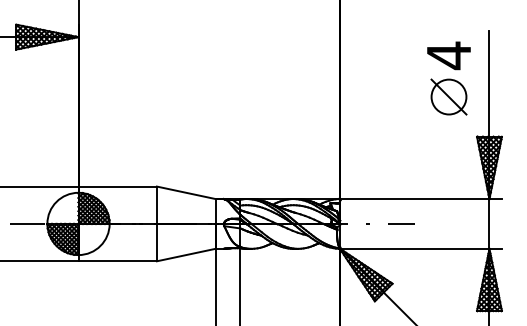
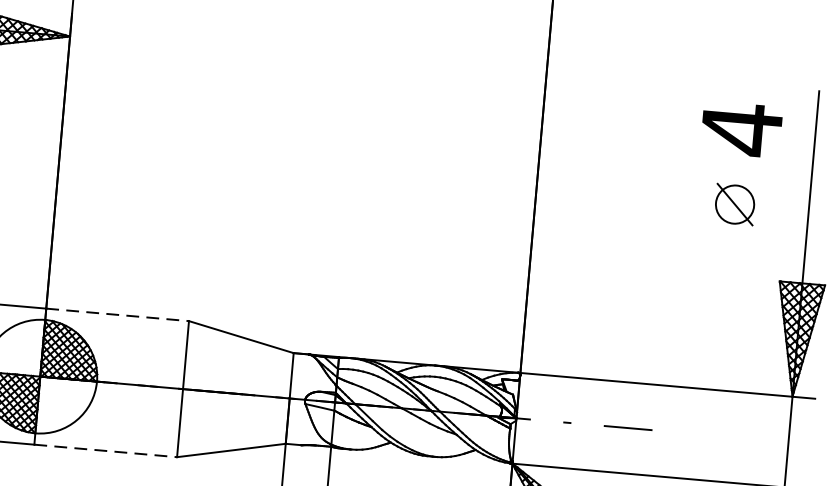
part: (448, 96) -> (734, 203), size x0.6
line: (118, 186) -> (119, 314), solid -> dashed
line: (118, 261) -> (107, 451), solid -> dashed

